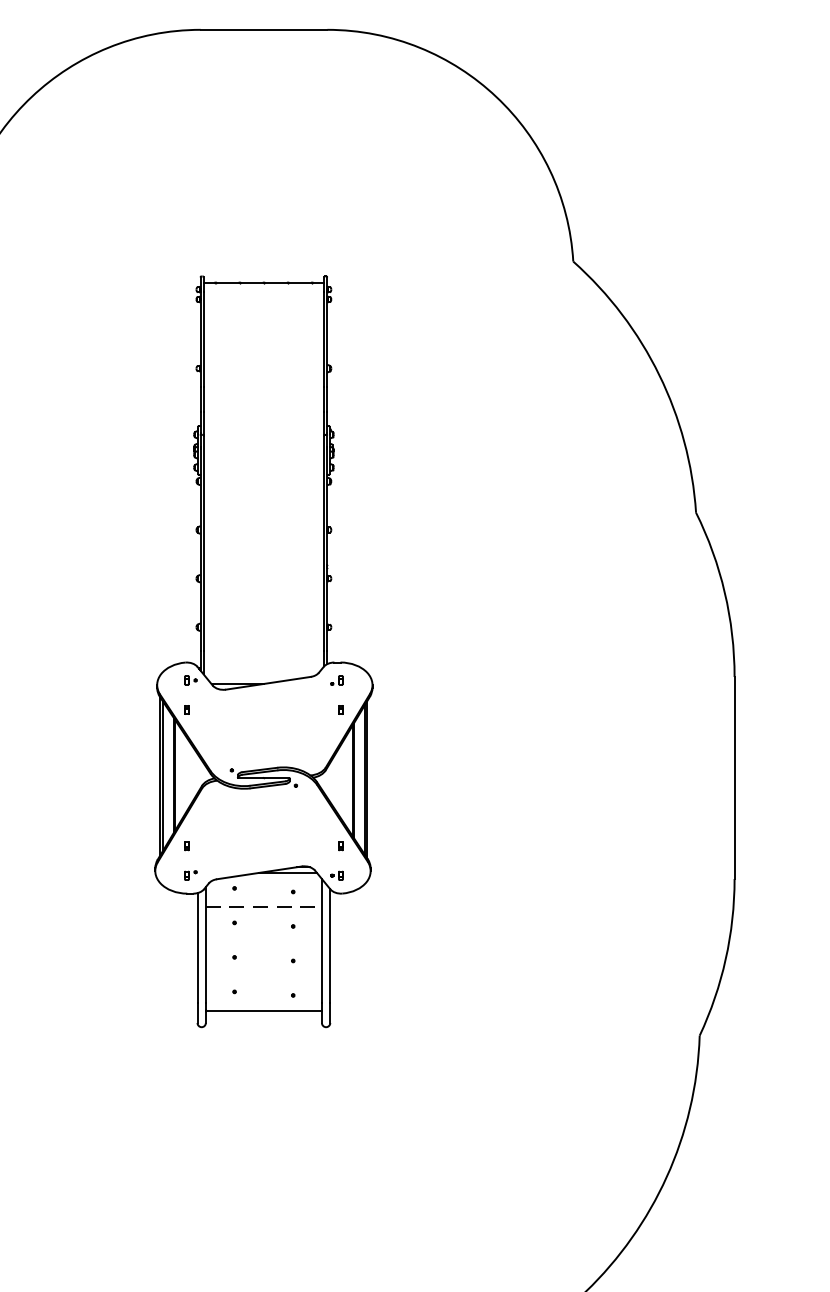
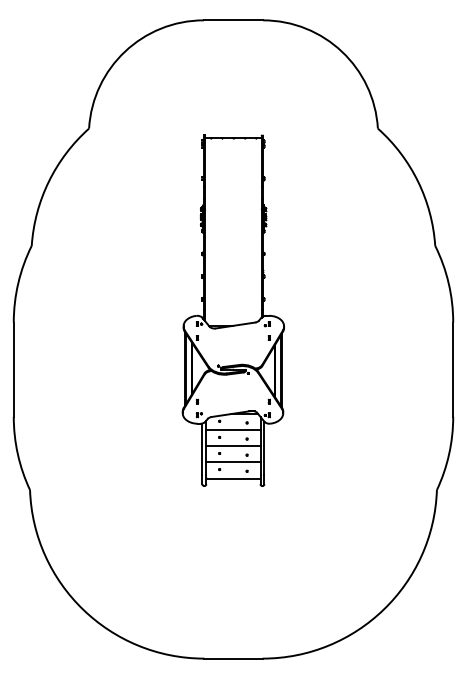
line: (264, 908) -> (233, 430), dashed -> solid
line: (264, 942) -> (233, 446), added
line: (264, 976) -> (233, 462), added

